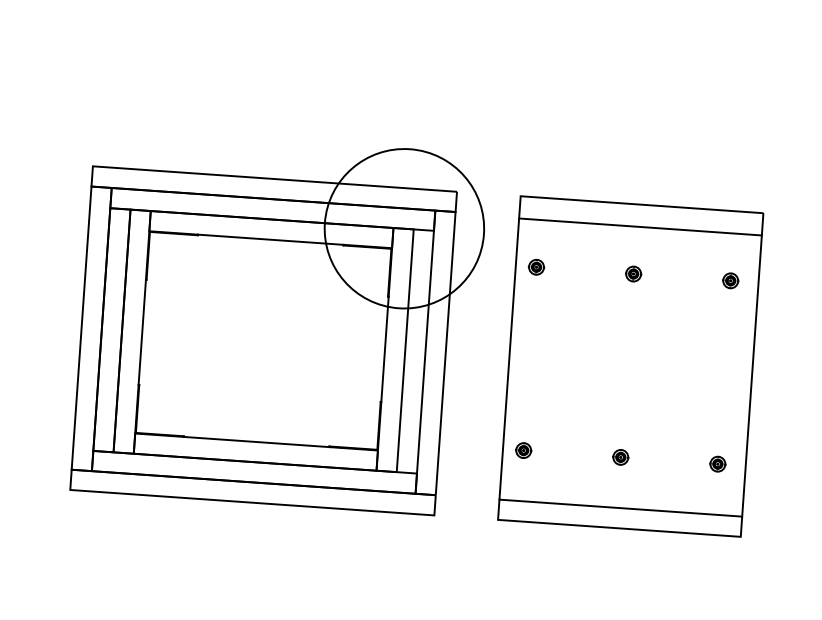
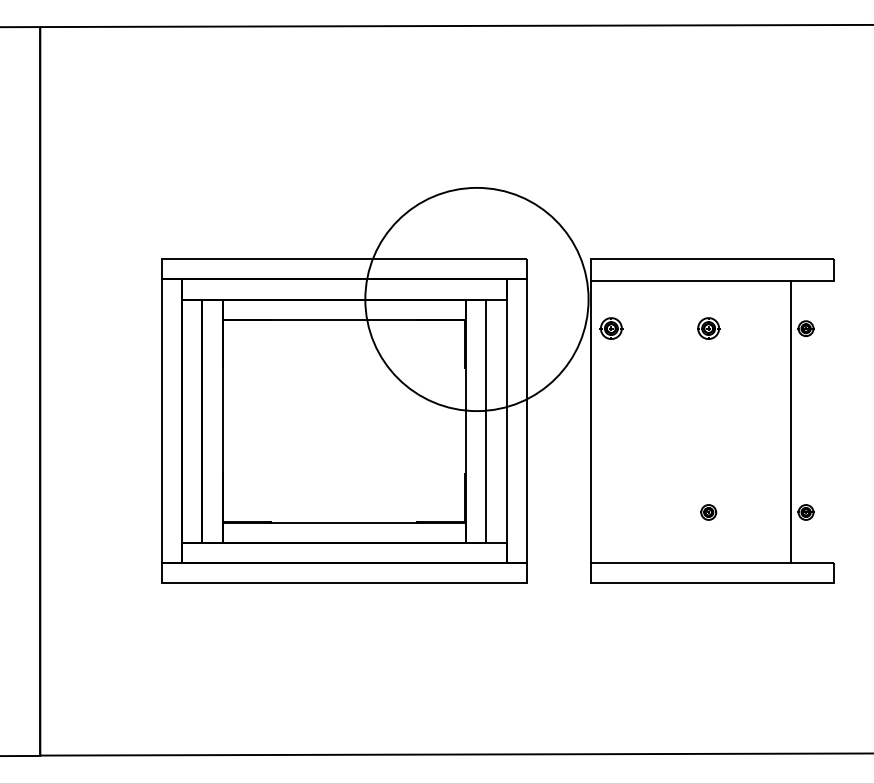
circle: (403, 228) -> (476, 299), size x1.4
part: (536, 267) -> (611, 328), size x1.4
part: (633, 273) -> (708, 328), size x1.4
line: (751, 376) -> (790, 422), moved
part: (523, 450) -> (611, 512), removed

